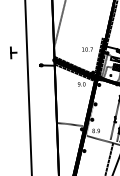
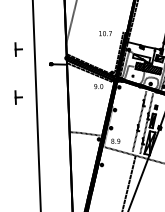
text: (87, 49) -> (105, 33), moved
part: (13, 93) -> (18, 97), added

